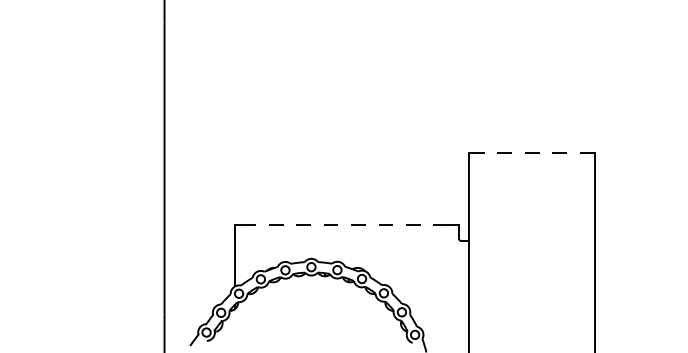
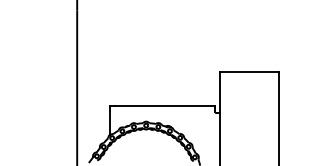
line: (531, 152) -> (249, 71), dashed -> solid
line: (346, 224) -> (162, 105), dashed -> solid

